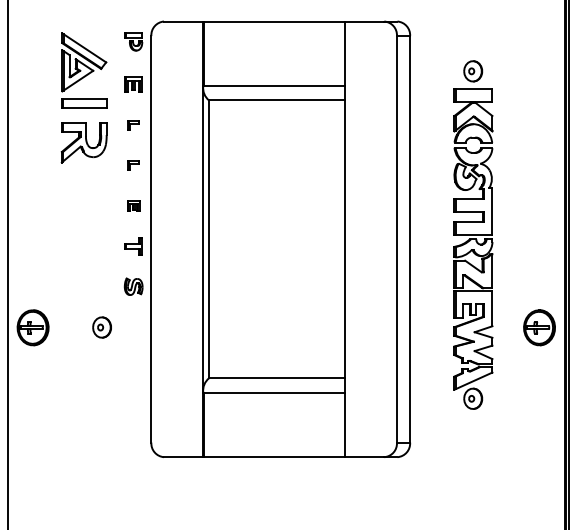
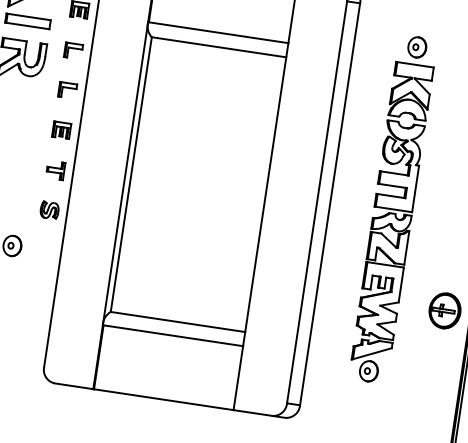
part: (133, 125) -> (73, 50), size x1.67
part: (133, 165) -> (67, 90), size x1.67
part: (133, 205) -> (61, 129), size x1.43

